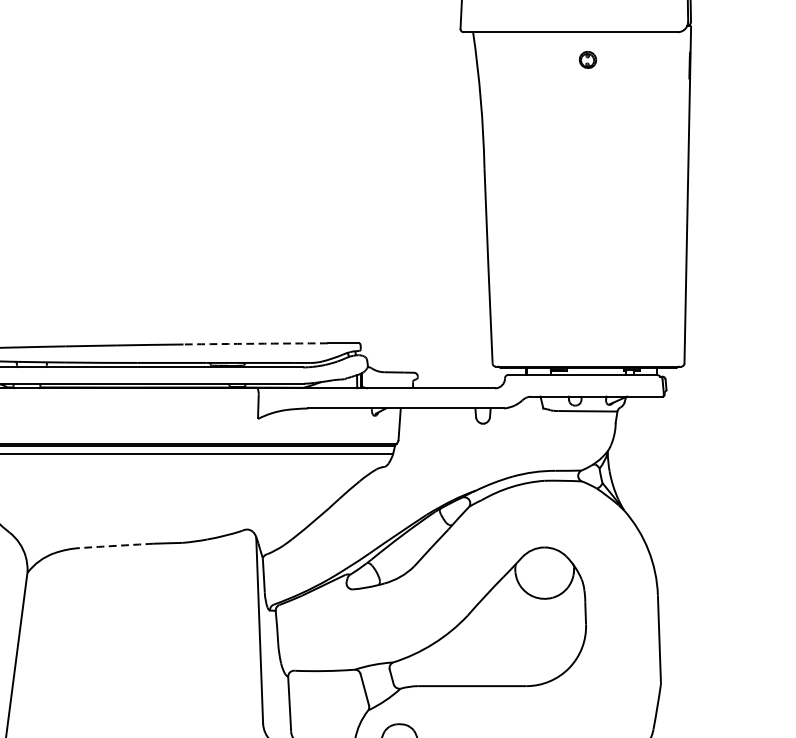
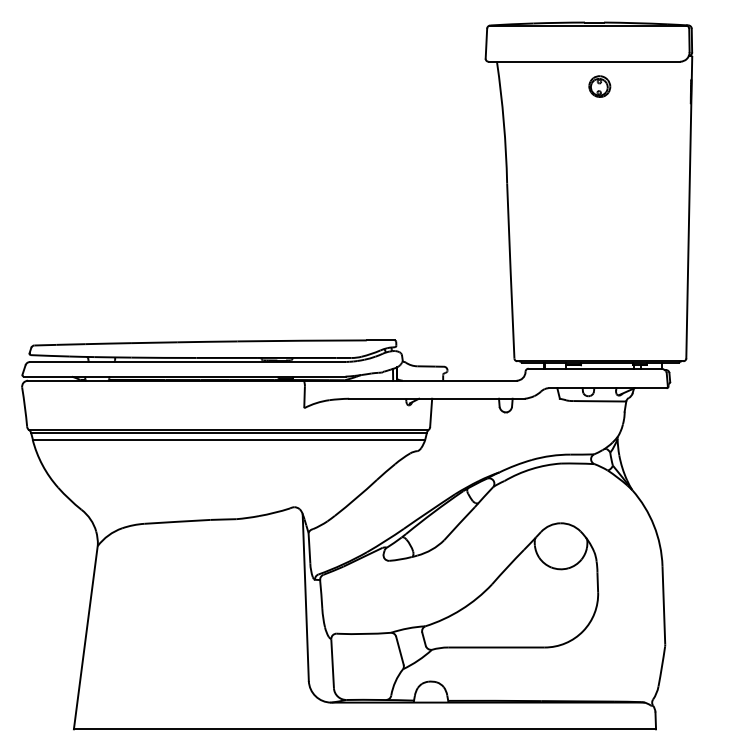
part: (587, 59) -> (599, 86), size x1.43
arc: (256, 343) -> (302, 340), dashed -> solid
arc: (116, 545) -> (177, 521), dashed -> solid

